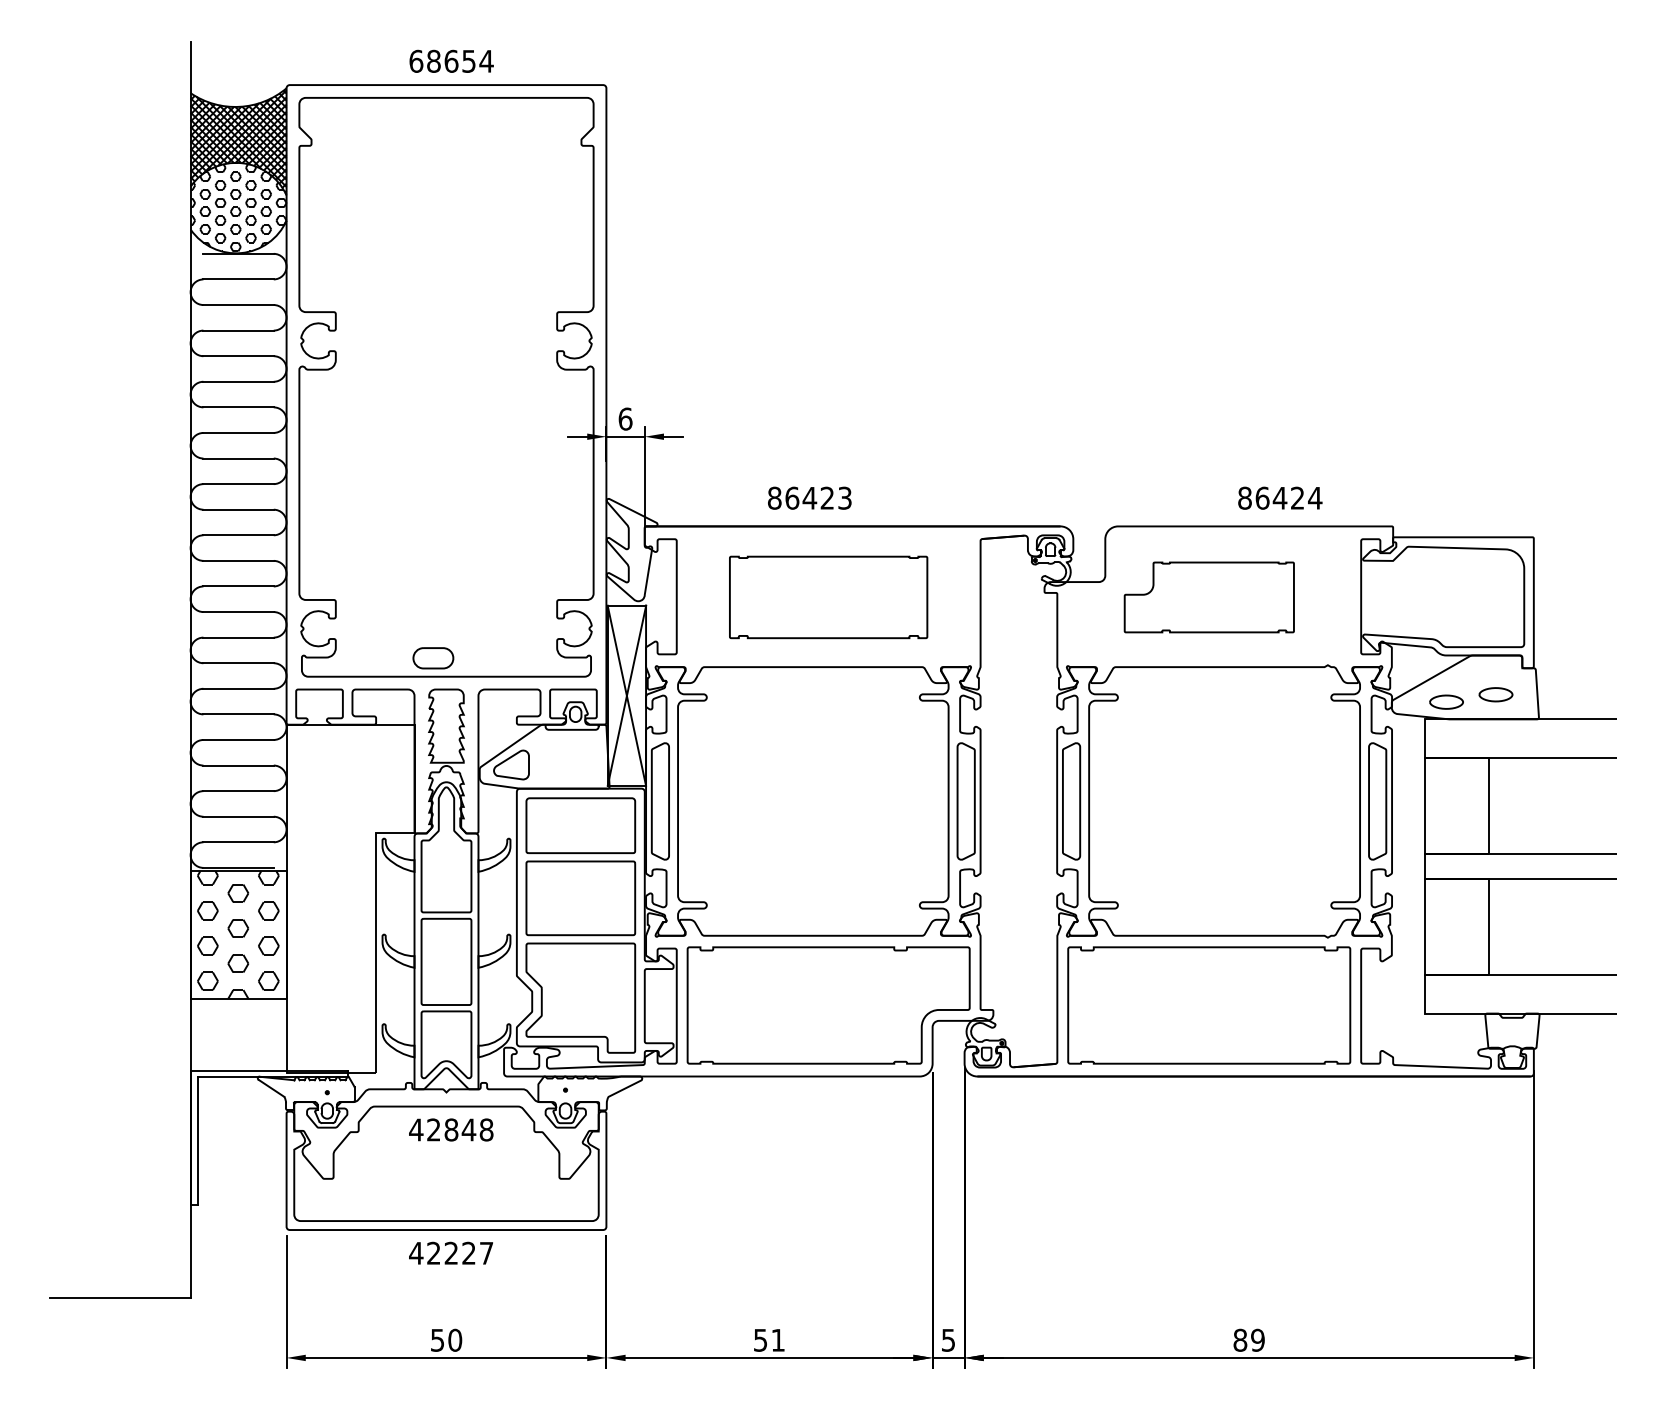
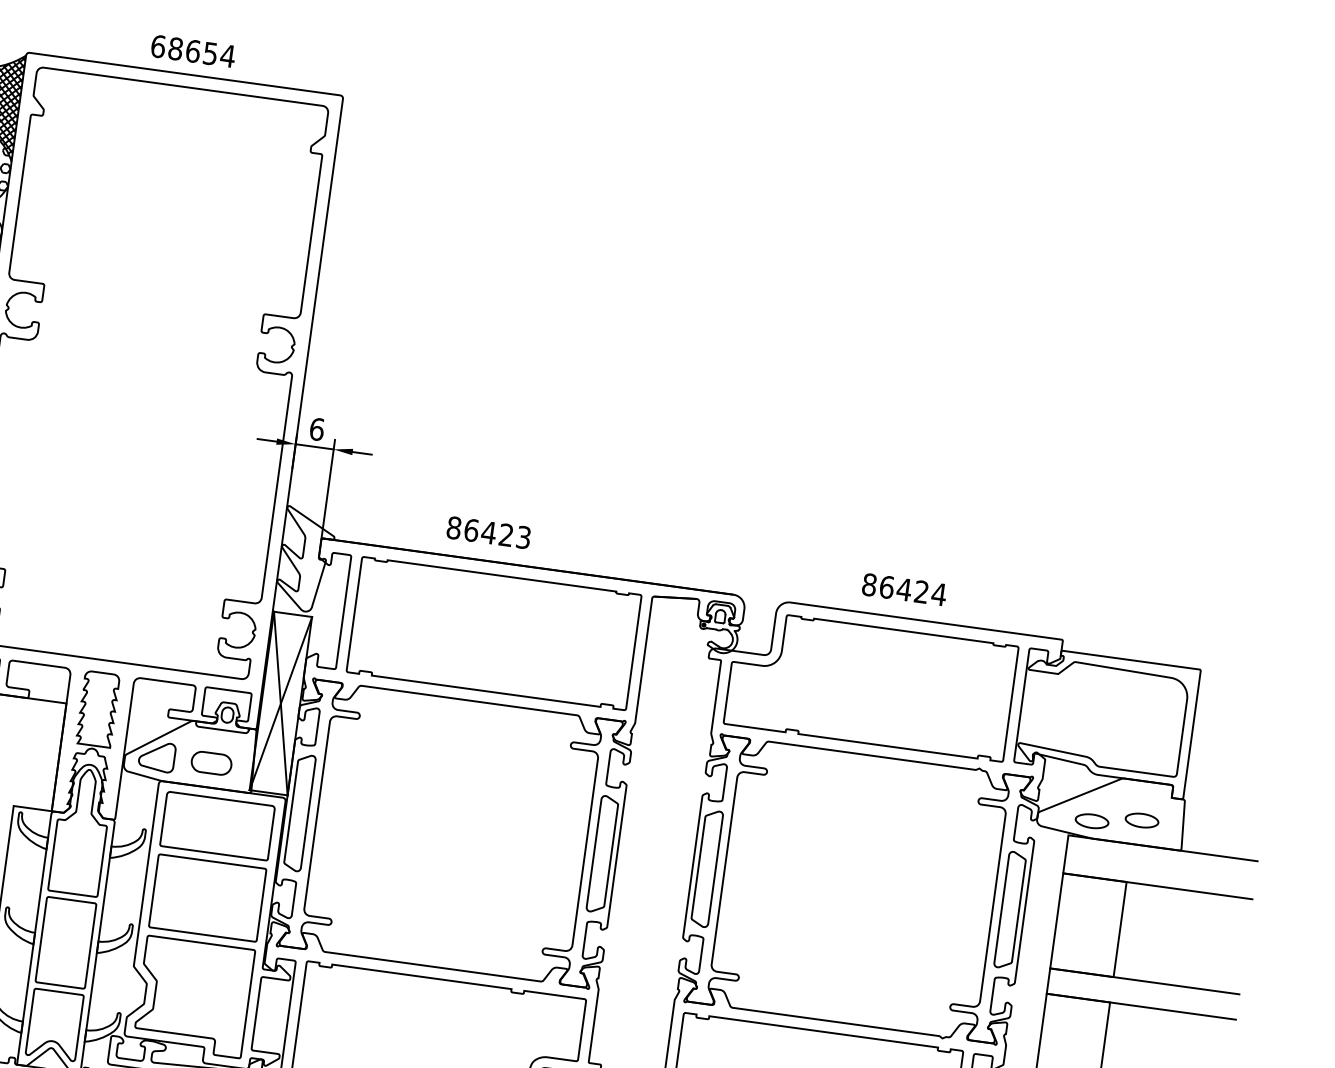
text: (1280, 497) -> (904, 588), moved
part: (828, 597) -> (493, 633), size x1.43
part: (1209, 597) -> (871, 685), size x1.67
part: (433, 658) -> (211, 763), moved

